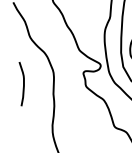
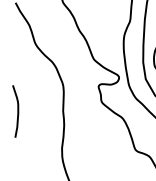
curve: (23, 84) -> (17, 111), moved

